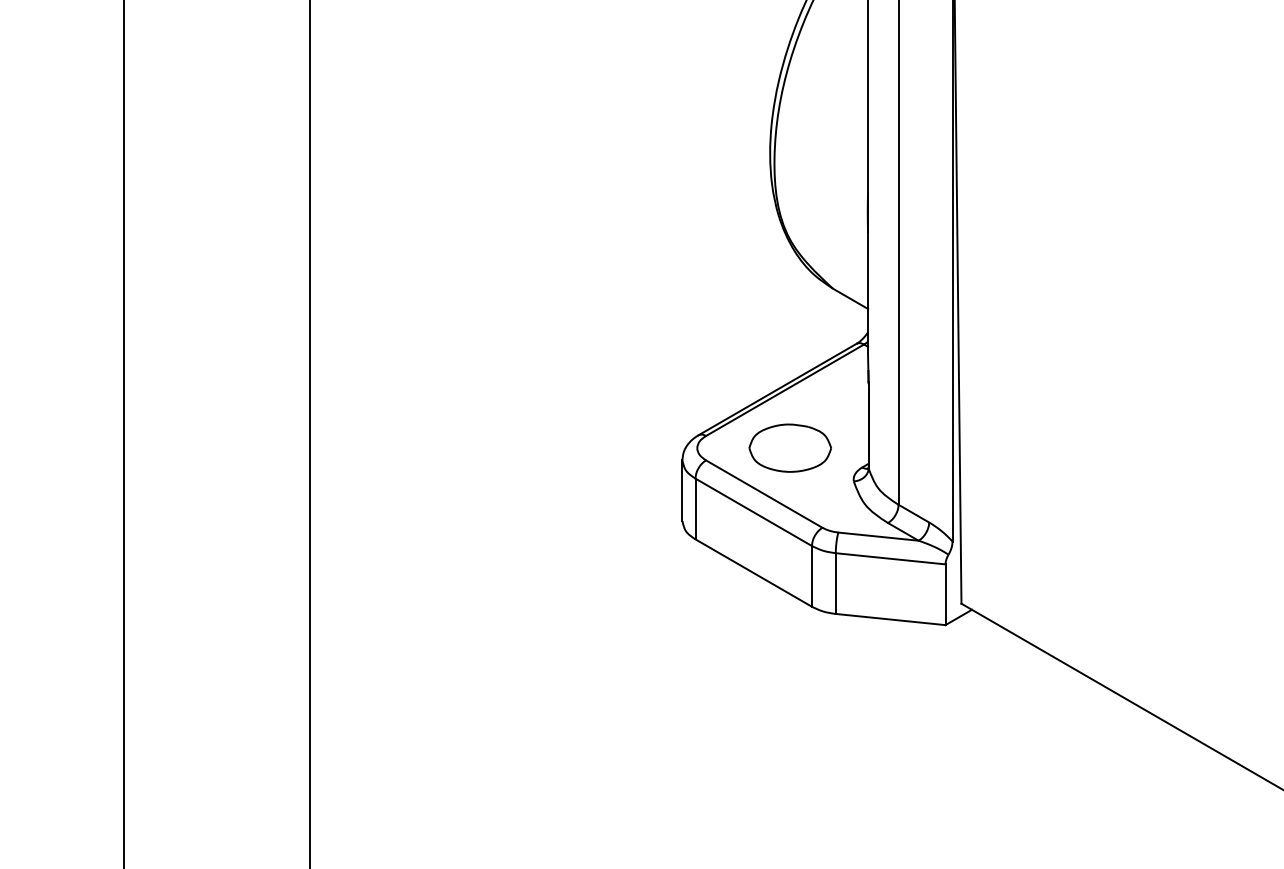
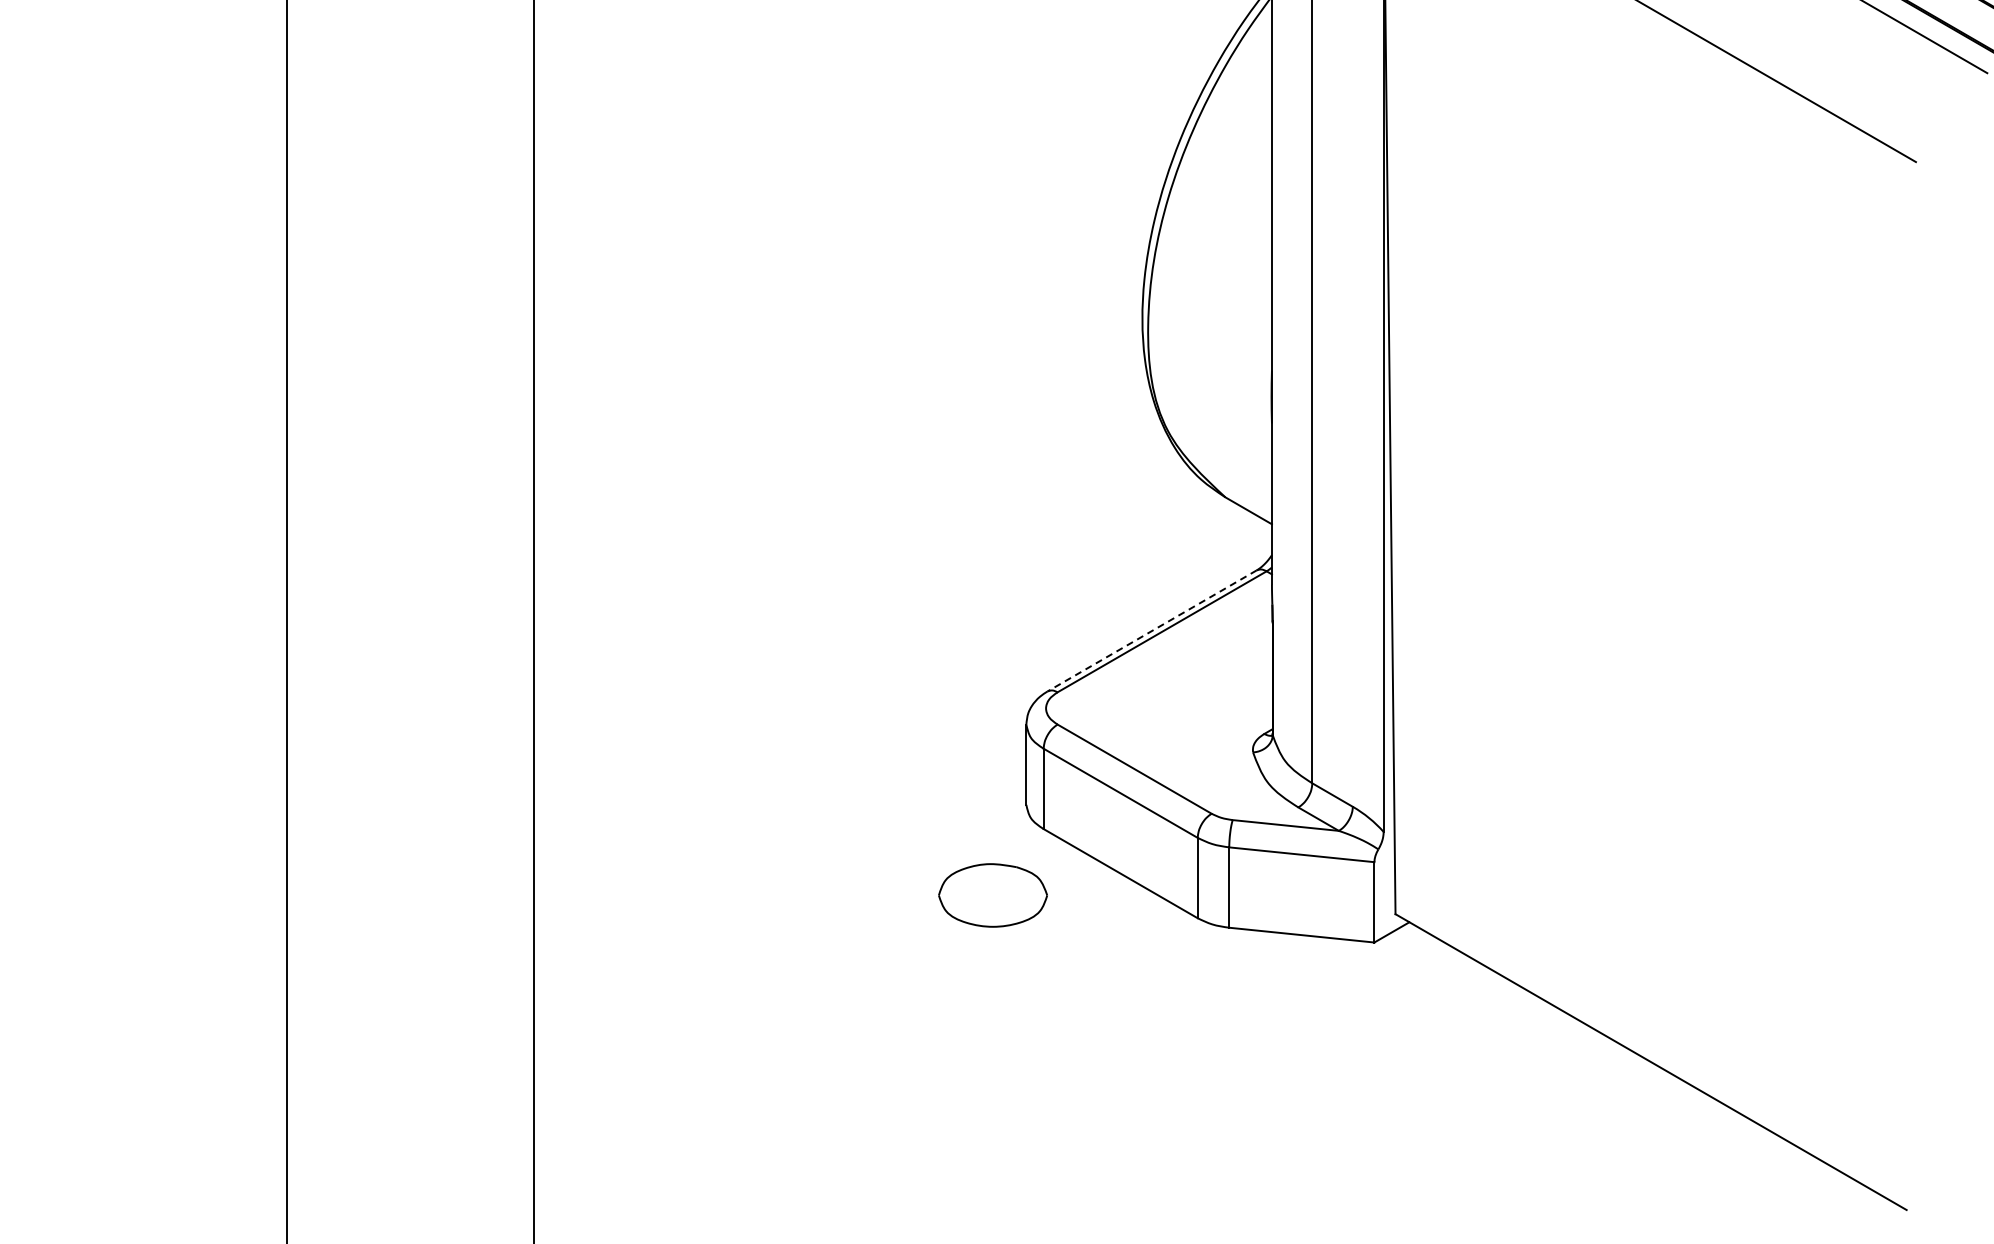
line: (777, 389) -> (1152, 630), solid -> dashed
part: (789, 448) -> (992, 895), moved

